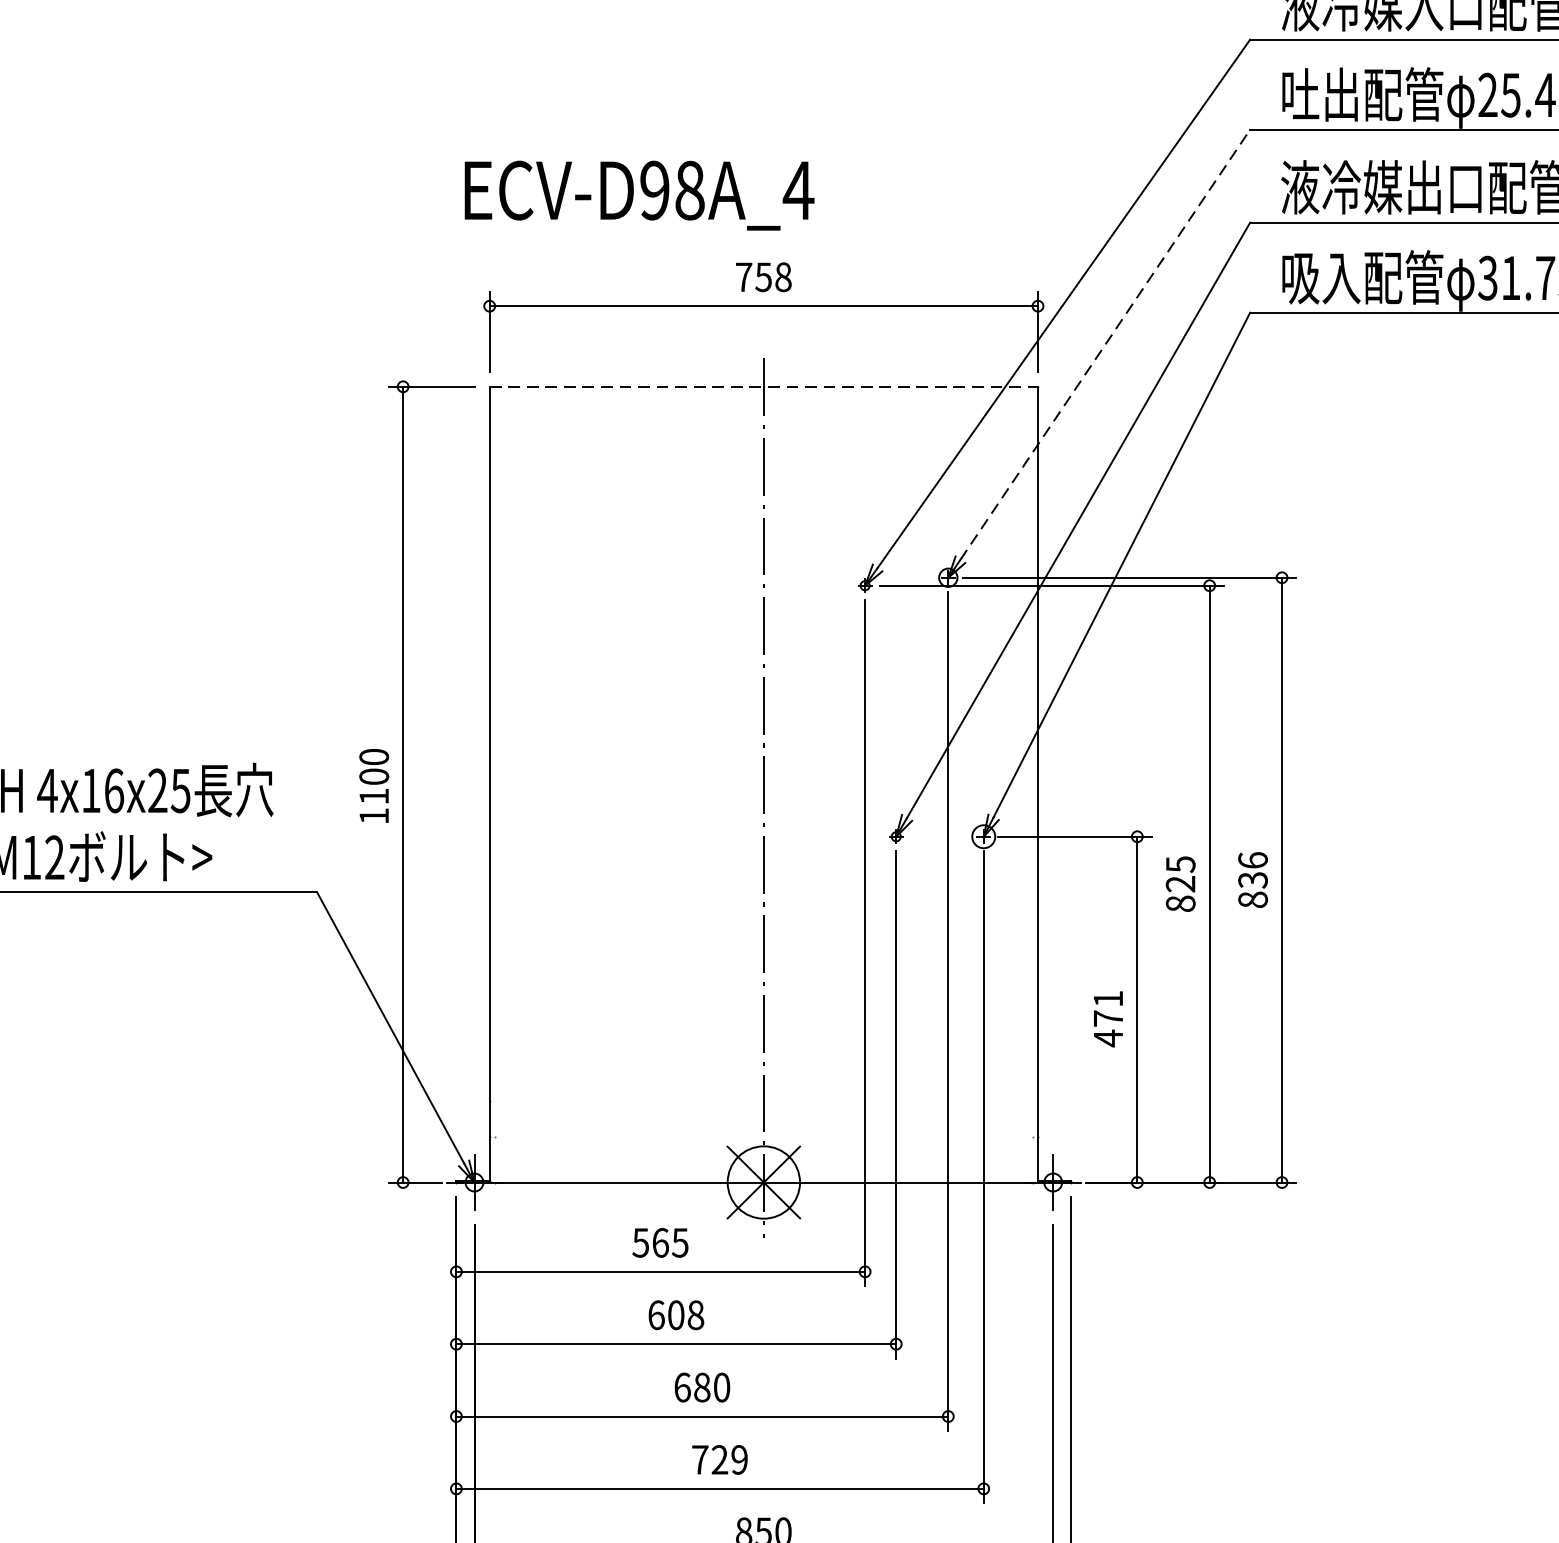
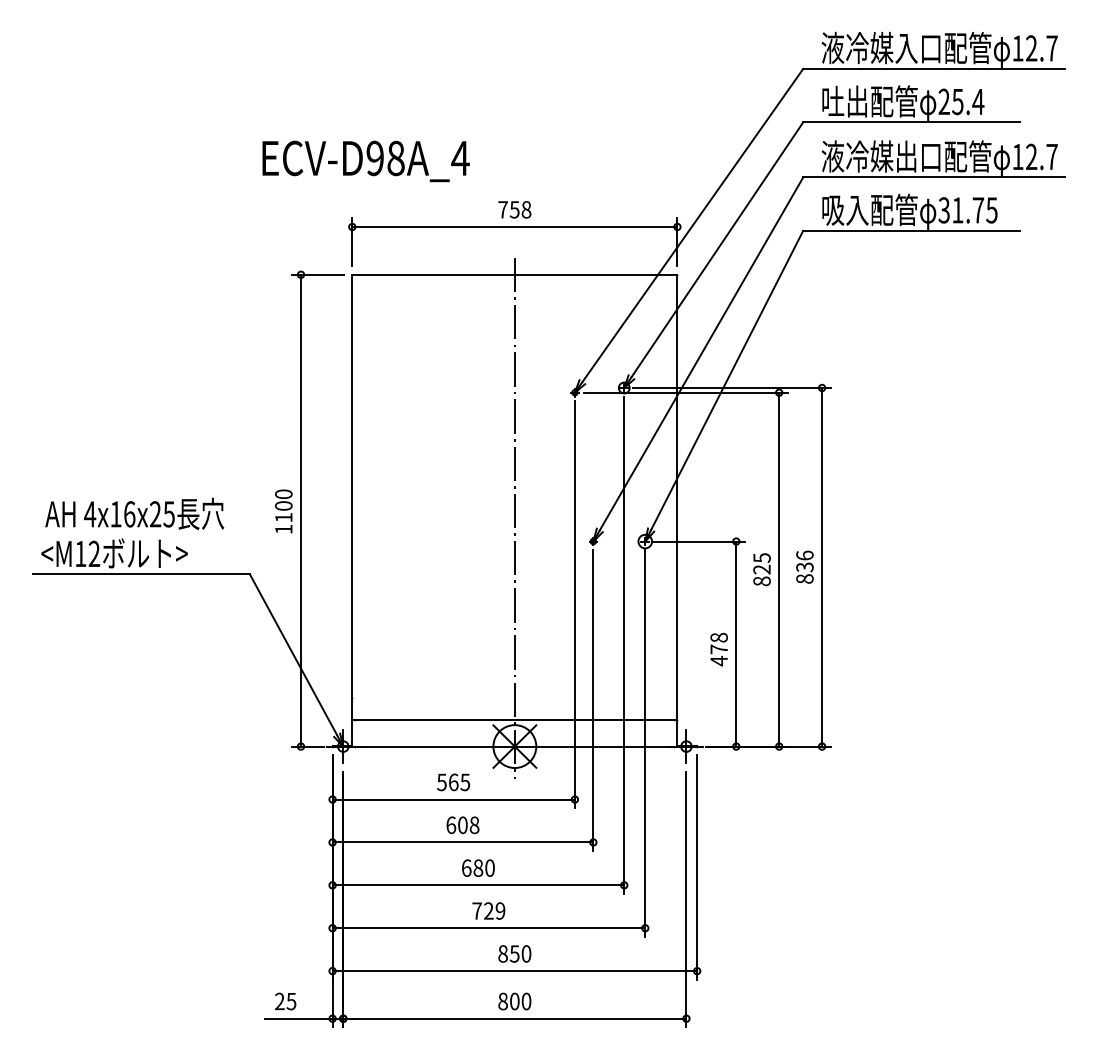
text: (638, 195) -> (365, 161), moved
line: (1105, 344) -> (717, 249), dashed -> solid
line: (763, 386) -> (514, 274), dashed -> solid
text: (1107, 998) -> (718, 637), 471 -> 478
line: (763, 1136) -> (514, 719), added

